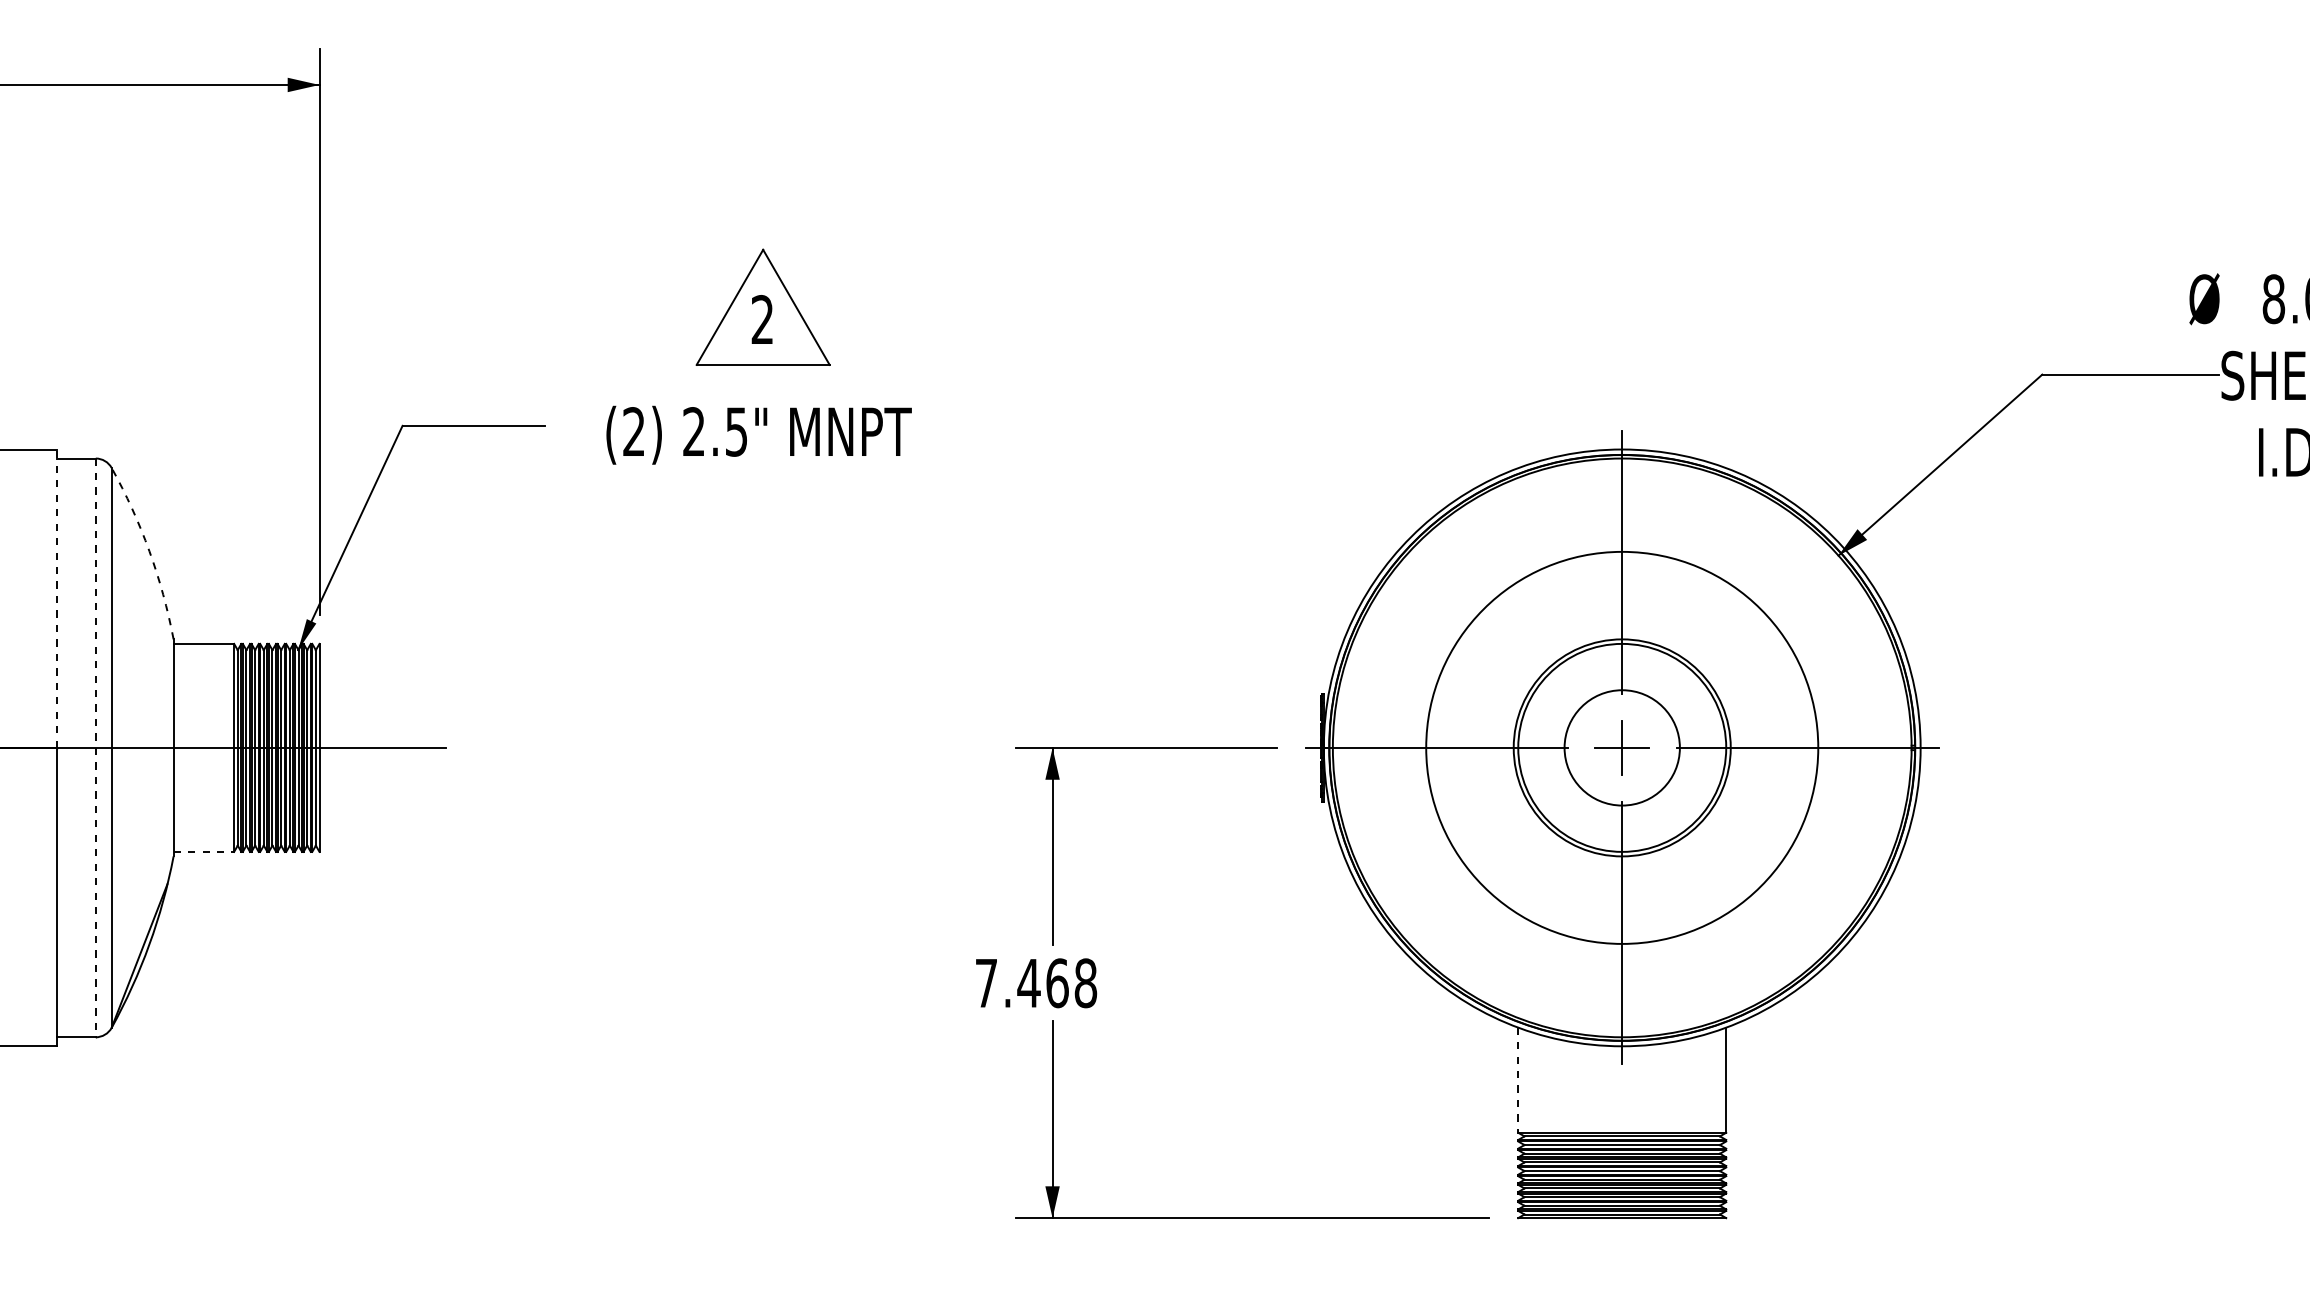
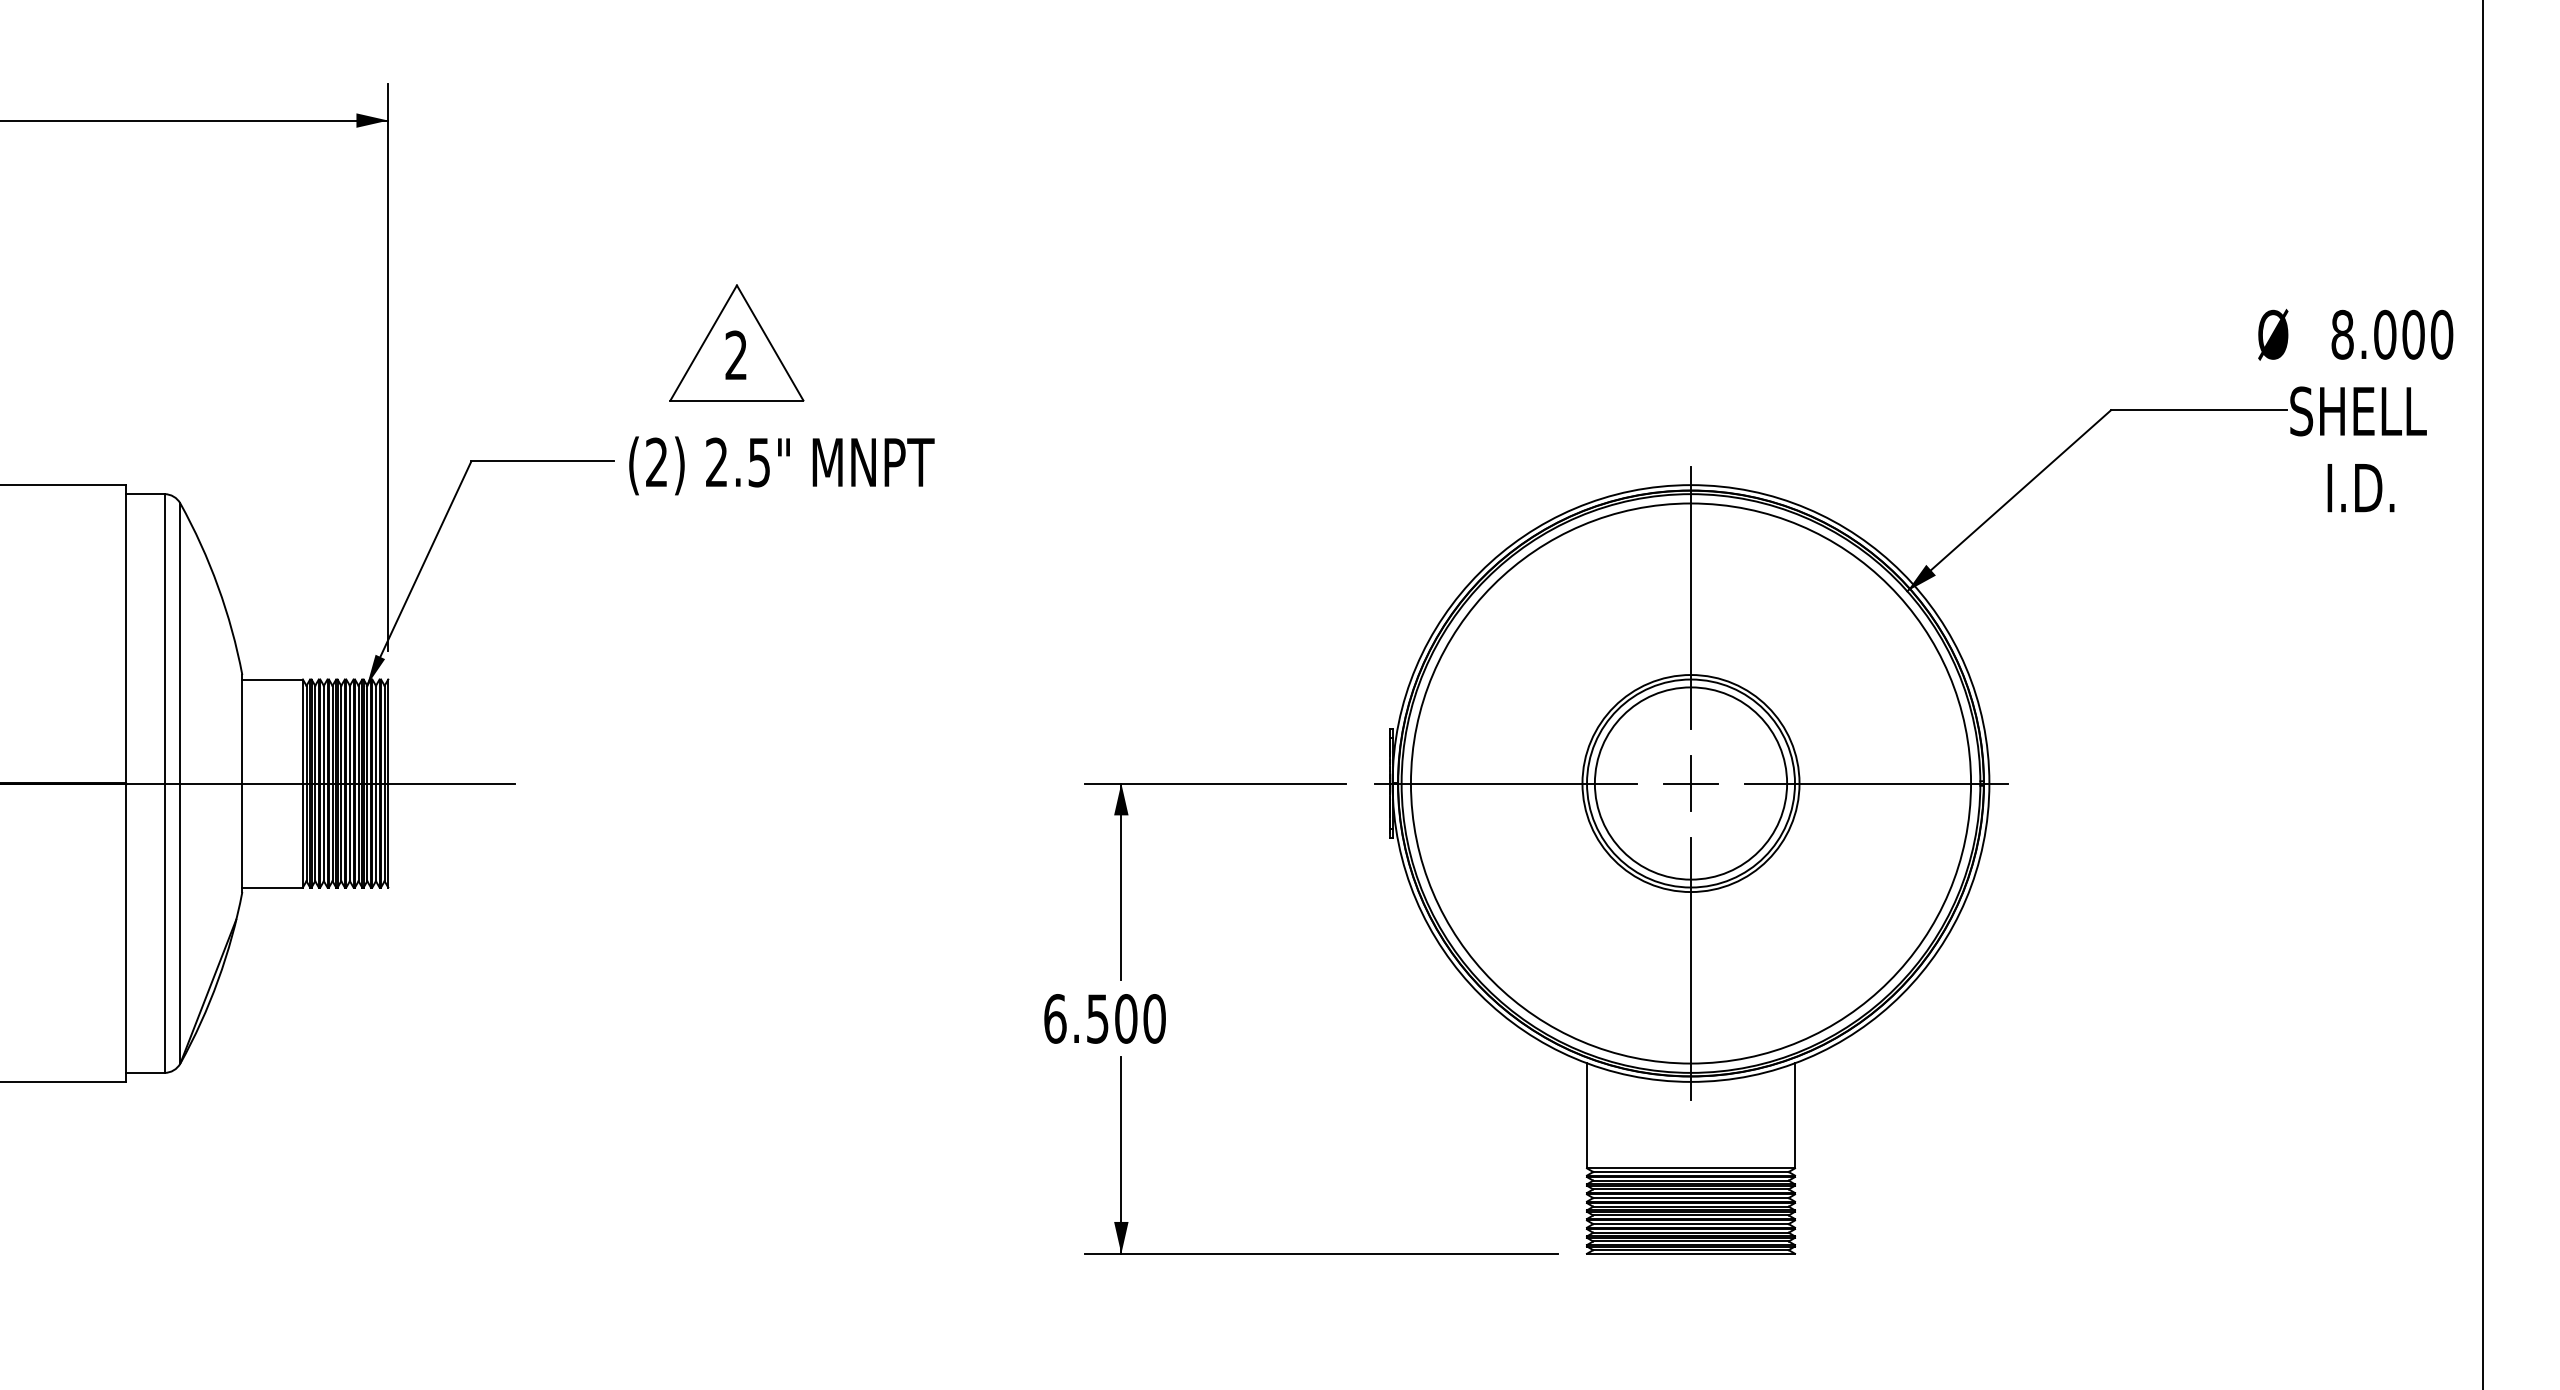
part: (762, 306) -> (736, 342), moved
text: (758, 434) -> (781, 465), moved
arc: (149, 550) -> (218, 586), dashed -> solid
line: (57, 597) -> (126, 633), dashed -> solid
circle: (1621, 747) -> (1690, 783), size x1.43
circle: (1621, 747) -> (1690, 783), size x1.67
line: (95, 748) -> (164, 784), dashed -> solid
line: (204, 851) -> (273, 887), dashed -> solid
text: (1035, 982) -> (1104, 1018), 7.468 -> 6.500
line: (1518, 1079) -> (1587, 1115), dashed -> solid

